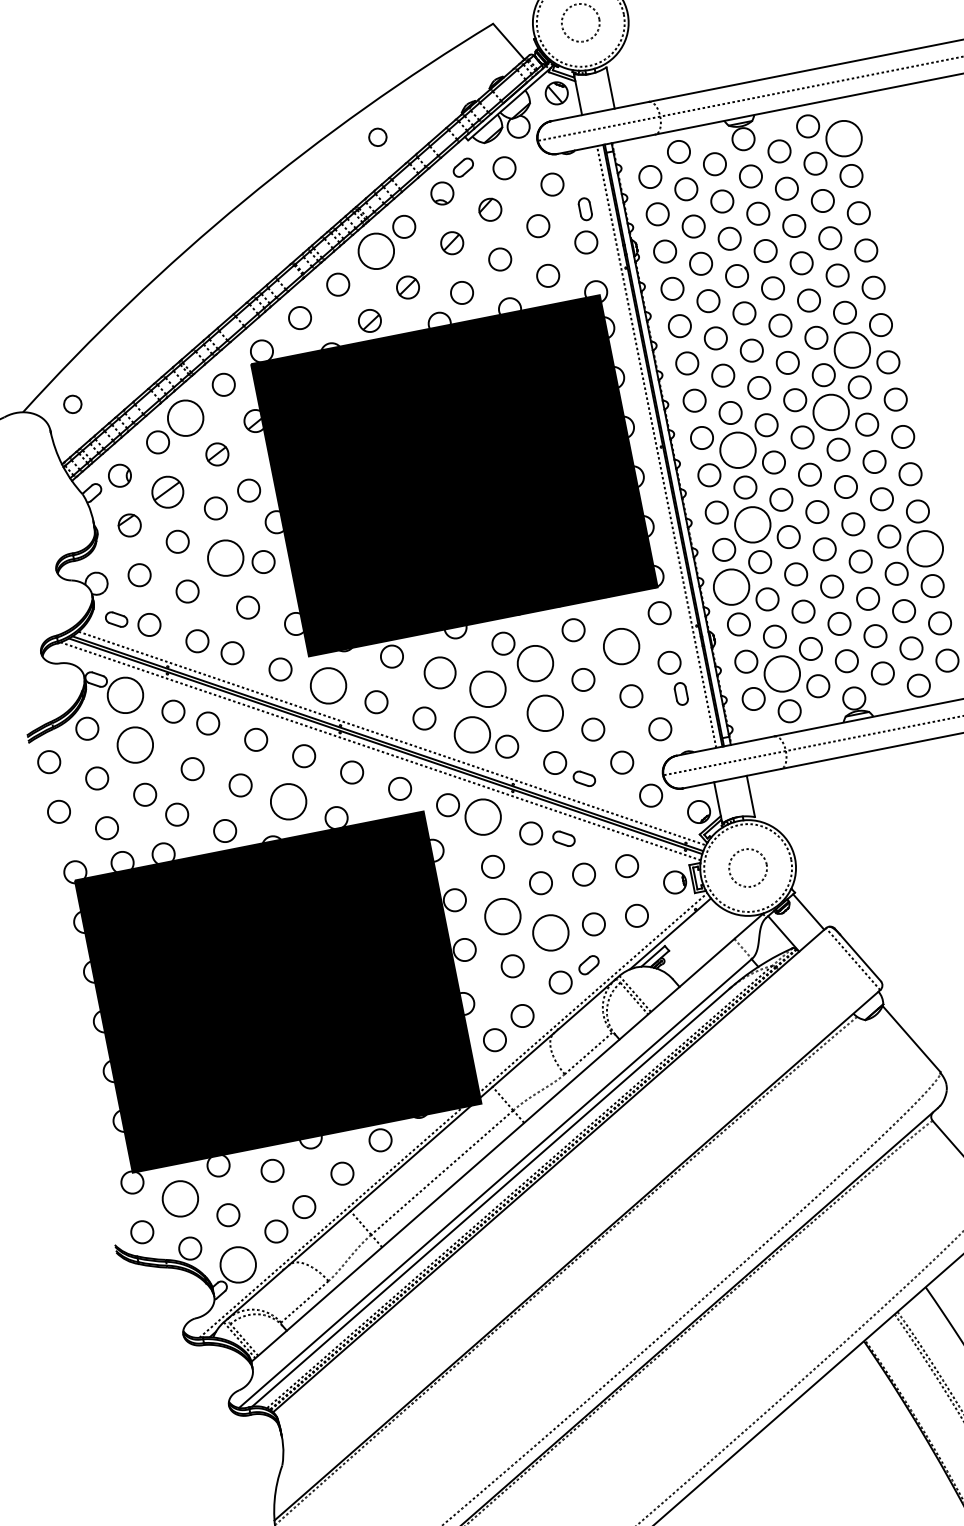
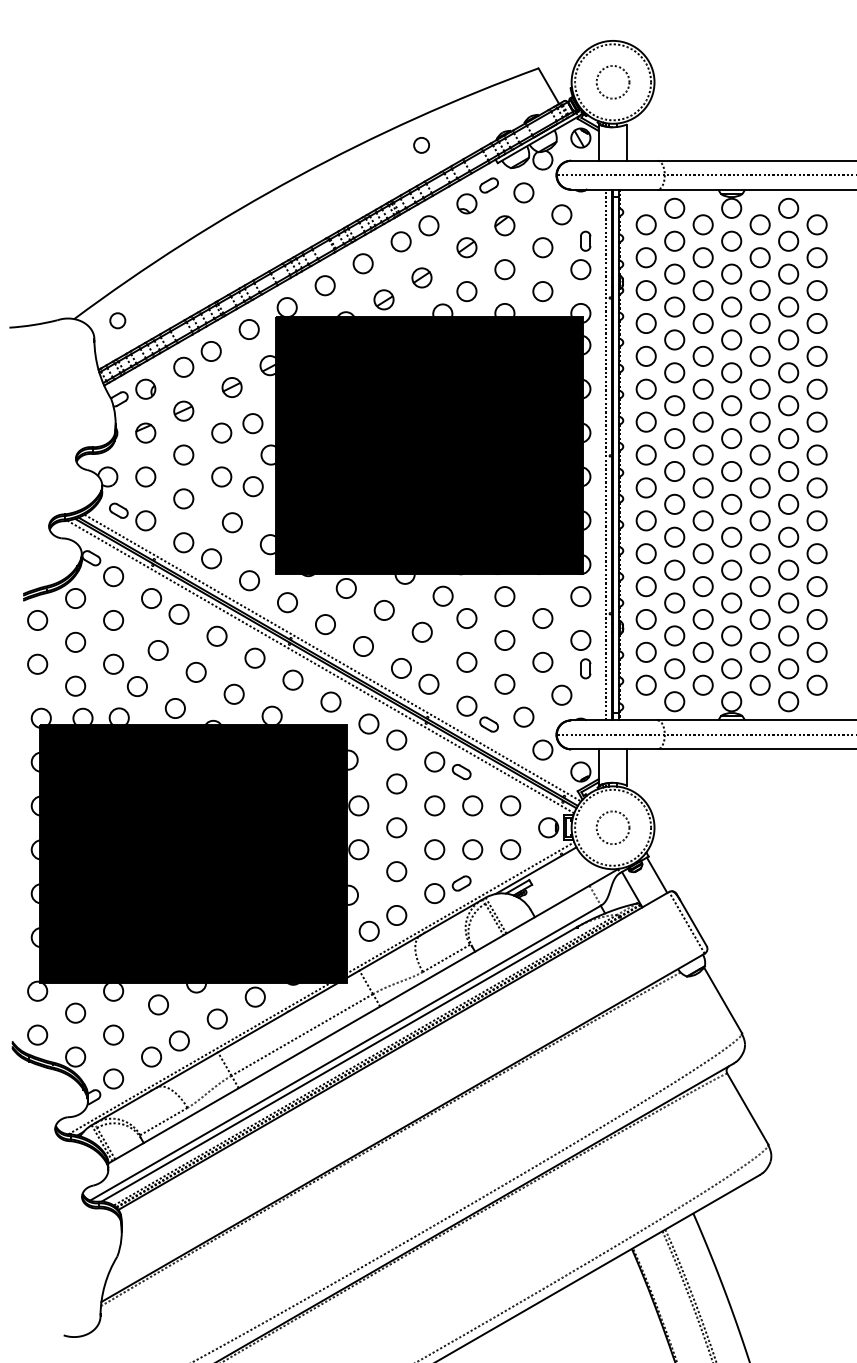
circle: (843, 138) -> (816, 224), size x0.62
circle: (375, 251) -> (400, 241), size x0.62
circle: (852, 349) -> (788, 405), size x0.62
circle: (830, 411) -> (759, 454), size x0.62
circle: (184, 418) -> (210, 351), size x0.62
circle: (737, 450) -> (674, 471), size x0.62
part: (167, 491) -> (183, 410), size x0.71
circle: (752, 524) -> (674, 536), size x0.62
circle: (924, 548) -> (816, 586), size x0.62
circle: (225, 557) -> (221, 476), size x0.62
circle: (730, 587) -> (645, 586), size x0.62
circle: (621, 646) -> (542, 618), size x0.62
circle: (534, 663) -> (466, 618), size x0.62
circle: (439, 673) -> (383, 610), size x0.71
circle: (781, 673) -> (674, 668), size x0.62
circle: (328, 685) -> (287, 602), size x0.62
circle: (486, 688) -> (421, 631), size x0.62
circle: (125, 695) -> (113, 576), size x0.62
circle: (544, 712) -> (466, 661), size x0.62
circle: (472, 734) -> (401, 668), size x0.62
circle: (135, 745) -> (113, 620), size x0.62
circle: (287, 800) -> (233, 693), size x0.62
circle: (482, 816) -> (396, 739), size x0.62
circle: (502, 916) -> (396, 827), size x0.62
circle: (550, 932) -> (434, 849), size x0.62
circle: (180, 1198) -> (75, 1012), size x0.62
circle: (238, 1264) -> (113, 1078), size x0.62

